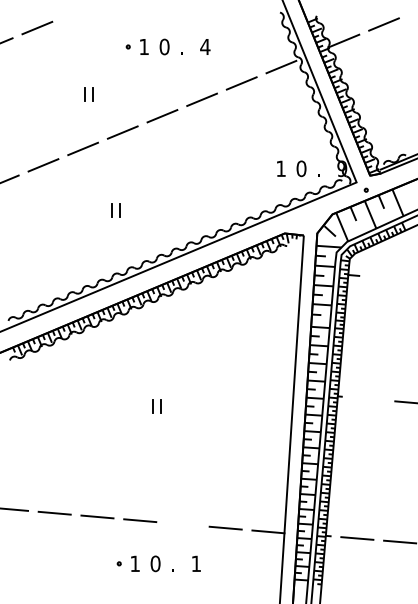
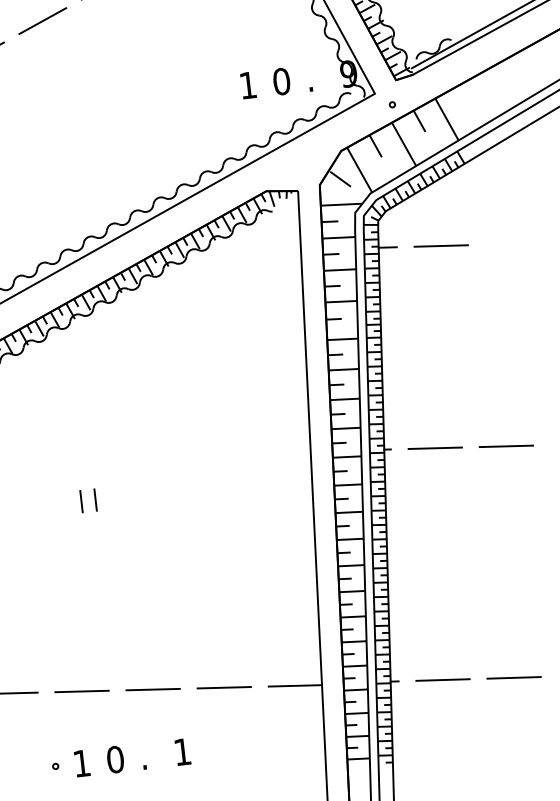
line: (385, 277) -> (440, 244), added
line: (368, 398) -> (435, 447), added
line: (182, 524) -> (152, 689), added

